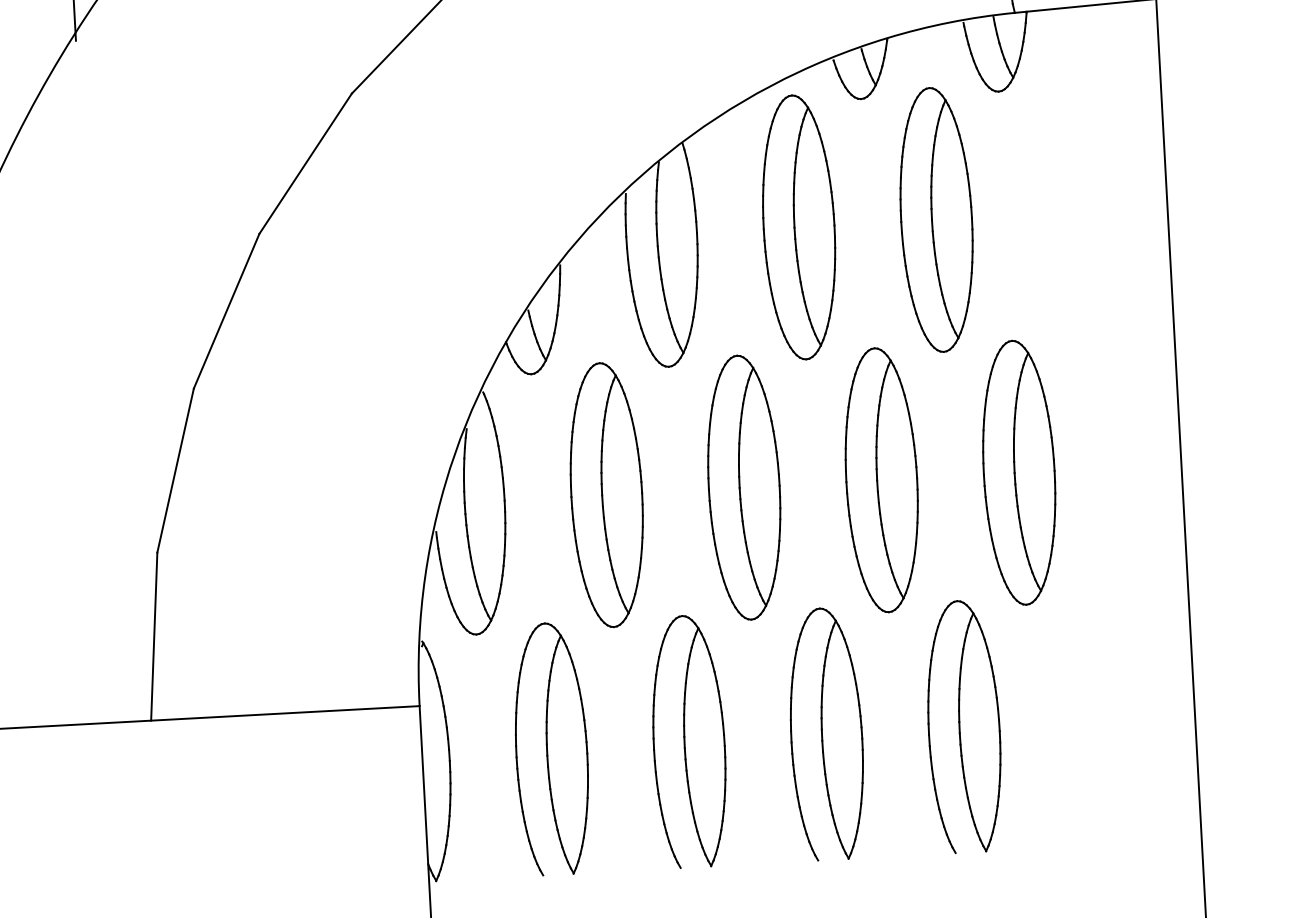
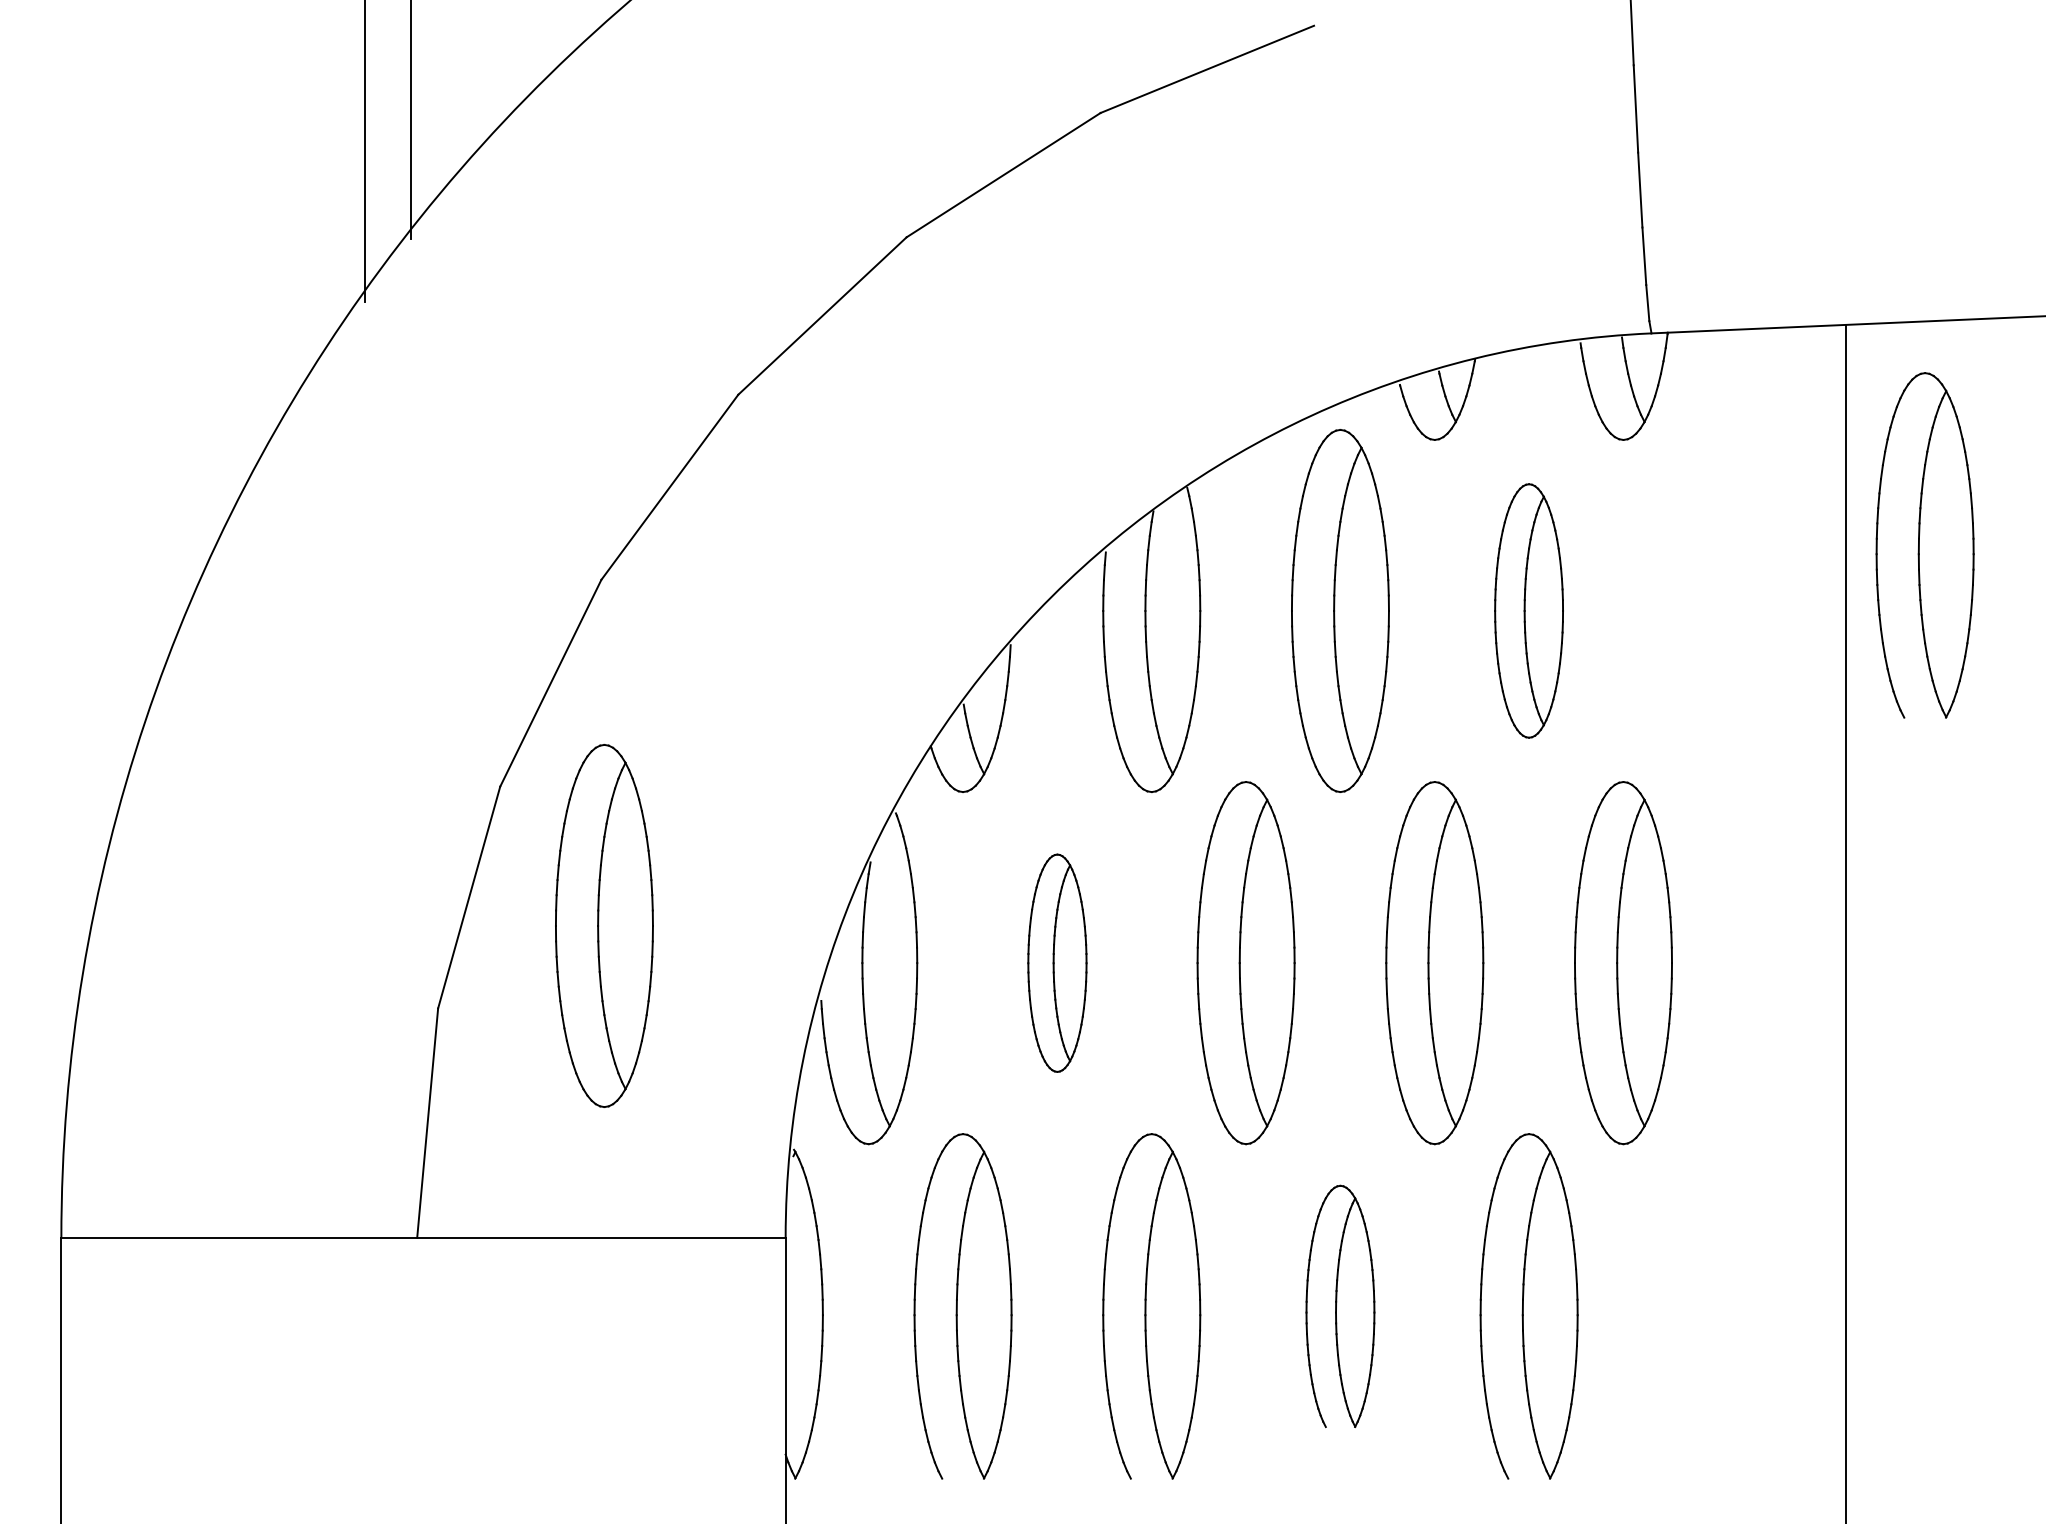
part: (1222, 156) -> (1924, 545), added
part: (936, 219) -> (1528, 610), size x0.7
part: (275, 485) -> (604, 925), added
part: (606, 495) -> (1057, 963), size x0.6
part: (826, 734) -> (1340, 1306), size x0.7

